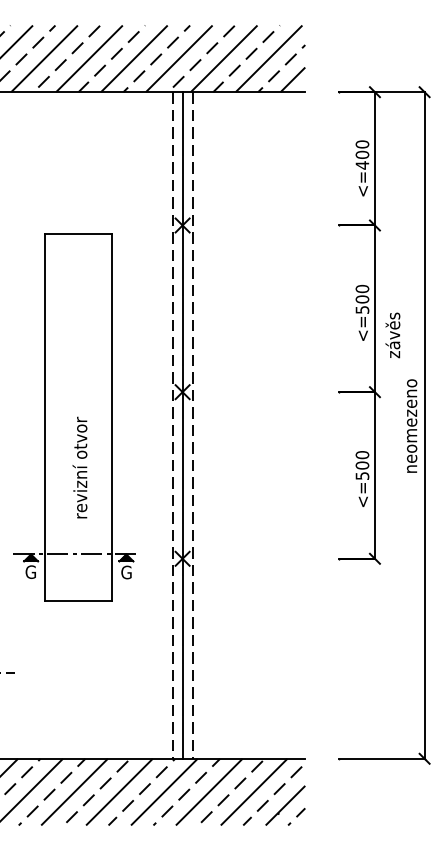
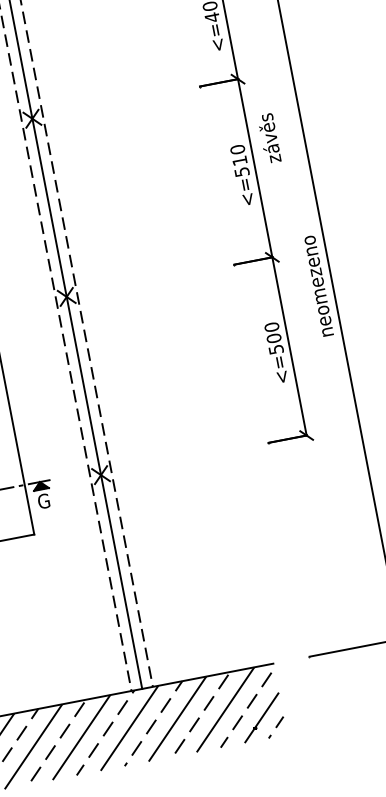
text: (362, 299) -> (239, 160), <=500 -> <=510
text: (392, 335) -> (268, 138), moved

